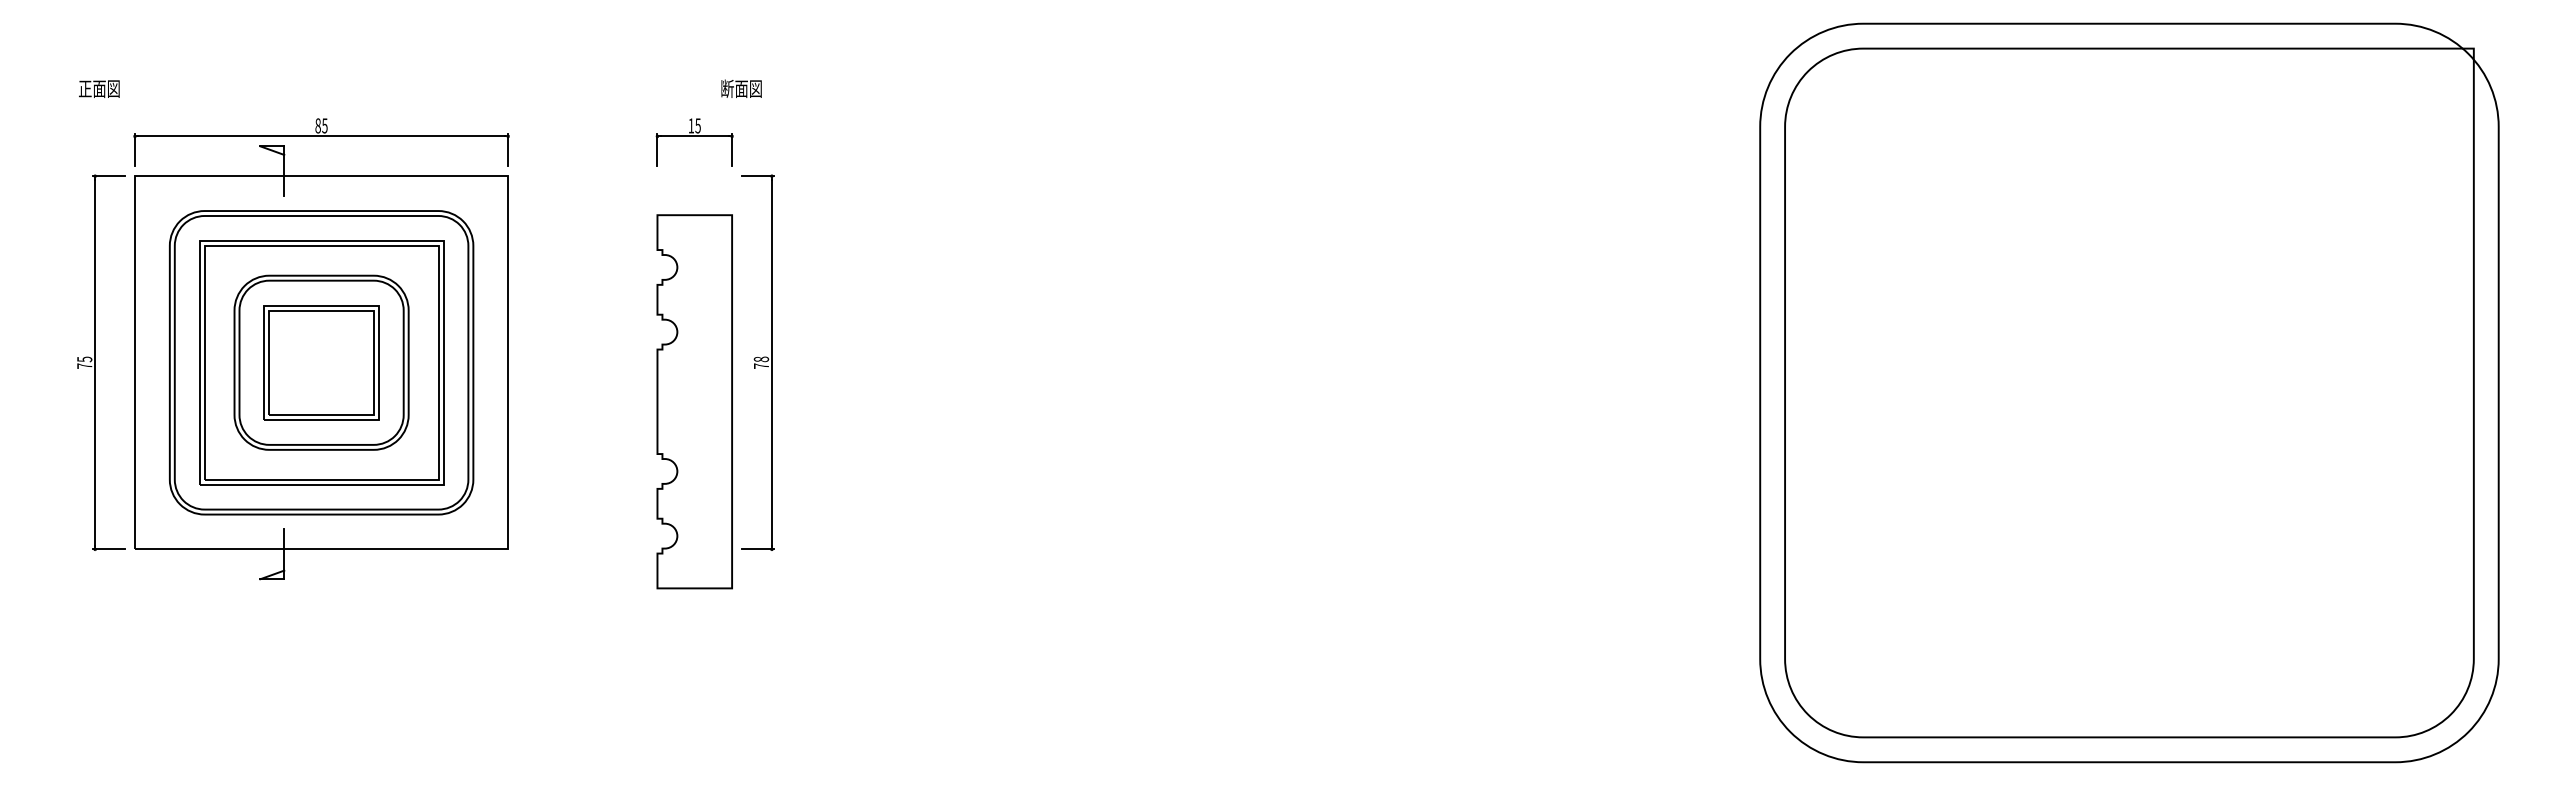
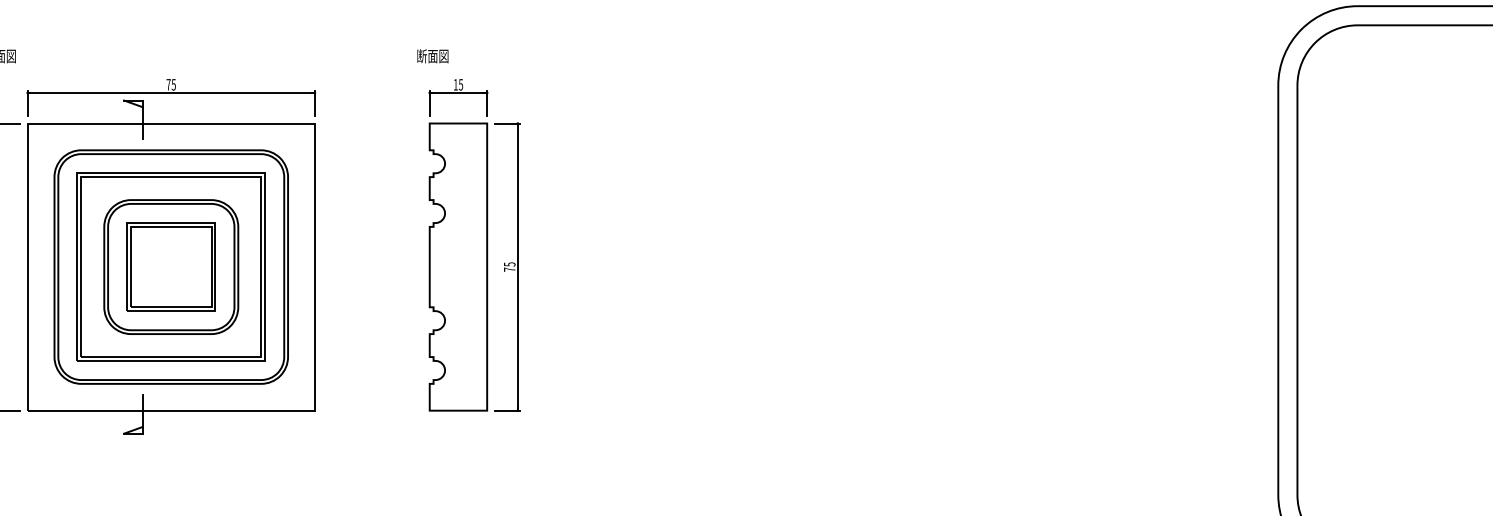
text: (741, 88) -> (432, 56), moved
text: (317, 125) -> (168, 84), 85 -> 75
text: (760, 359) -> (509, 264), 78 -> 75
part: (694, 401) -> (458, 266), moved

